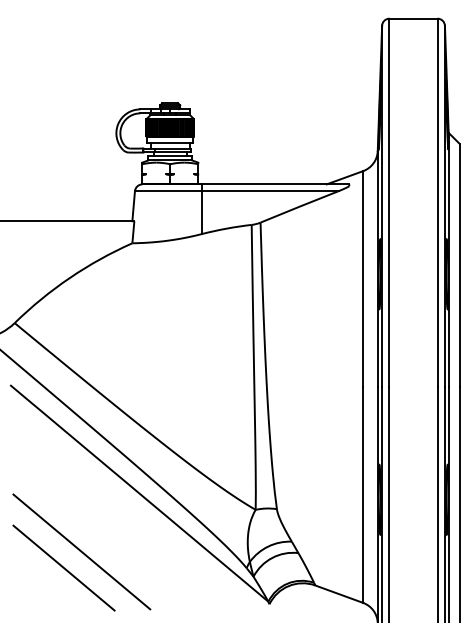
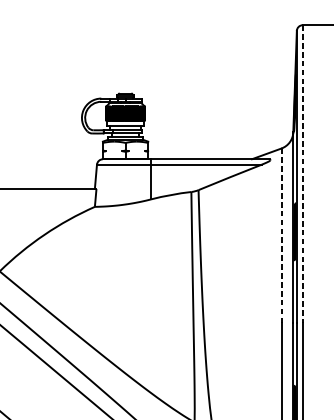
line: (389, 203) -> (302, 174), solid -> dashed
line: (363, 279) -> (281, 236), solid -> dashed

